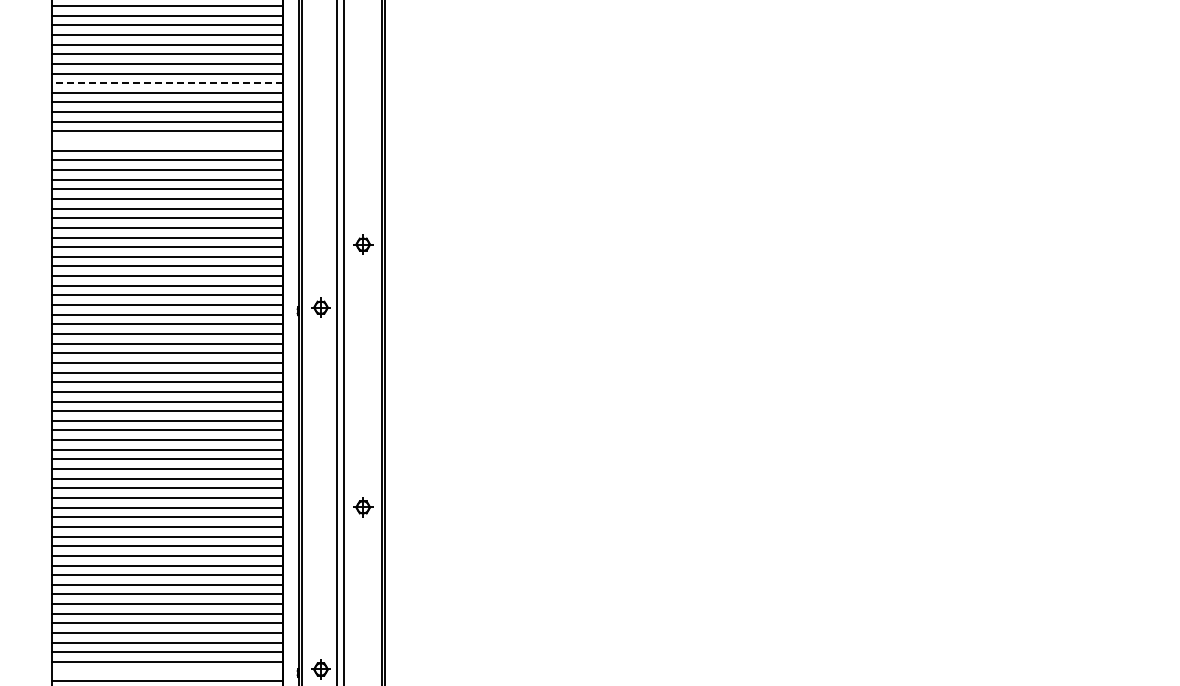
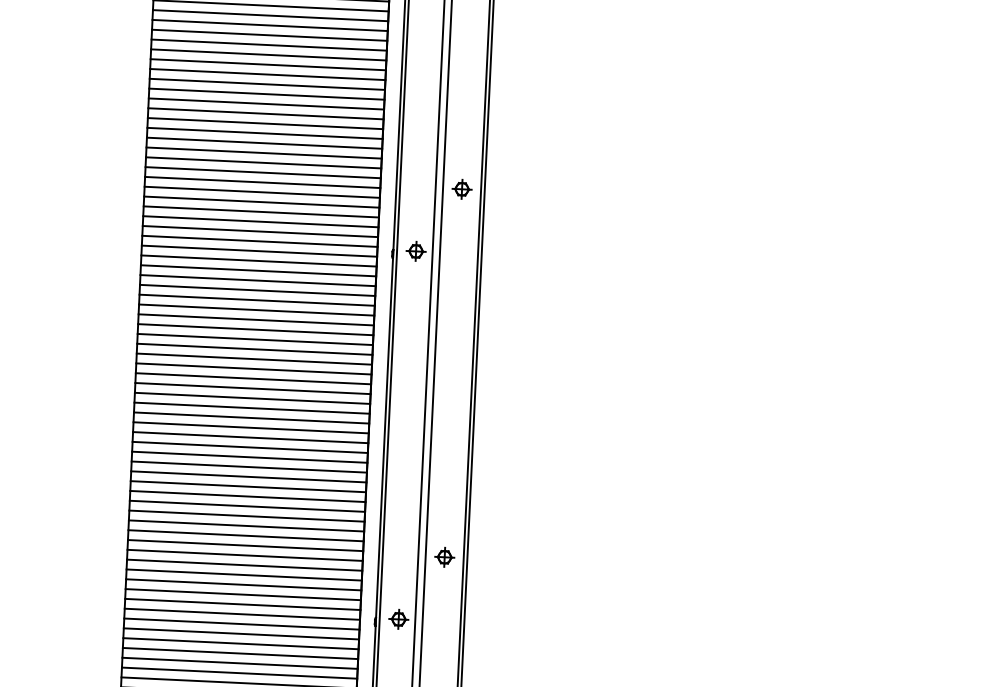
line: (167, 83) -> (270, 16), dashed -> solid
line: (166, 141) -> (266, 74), added
part: (363, 507) -> (445, 557), moved
line: (166, 671) -> (241, 614), added

